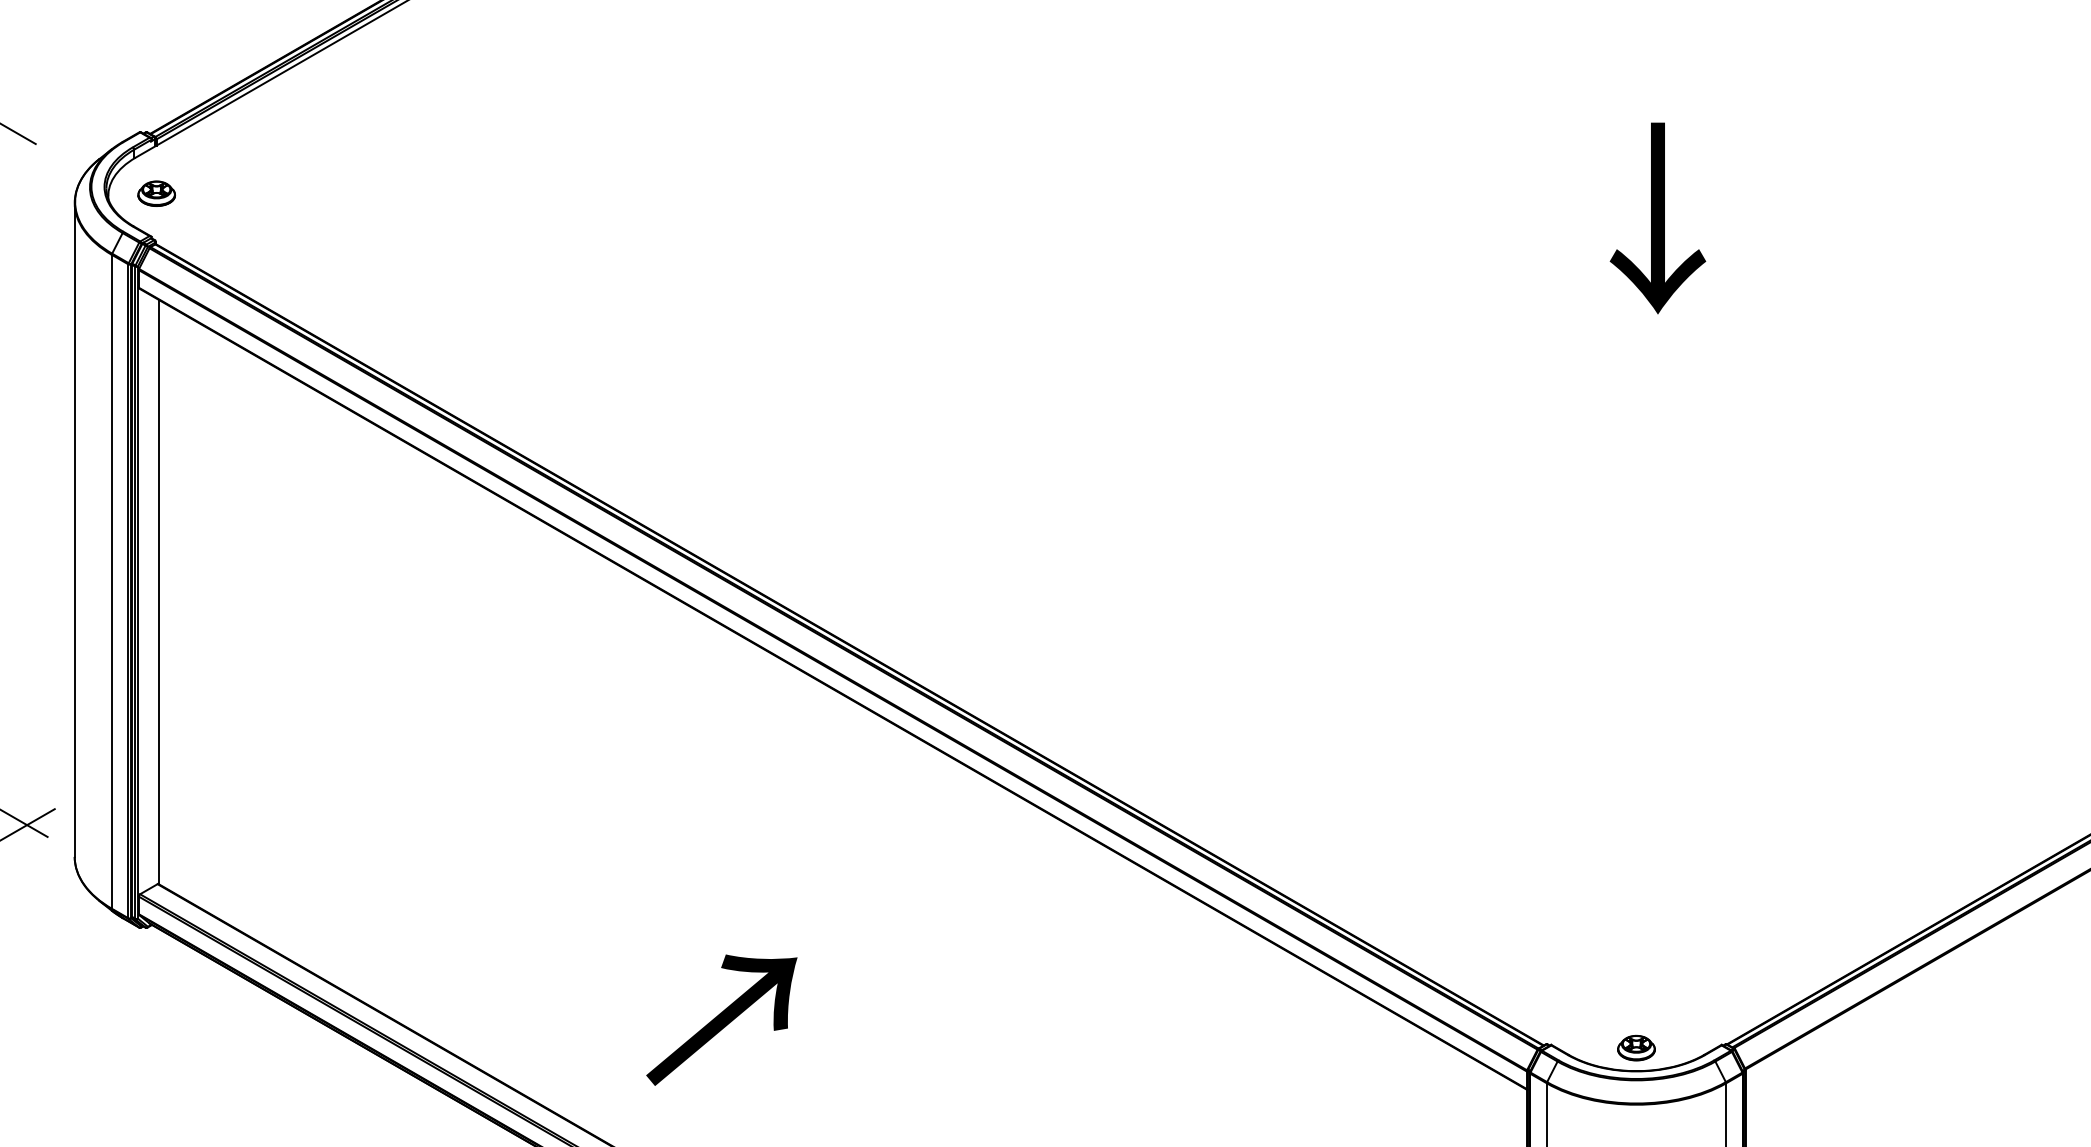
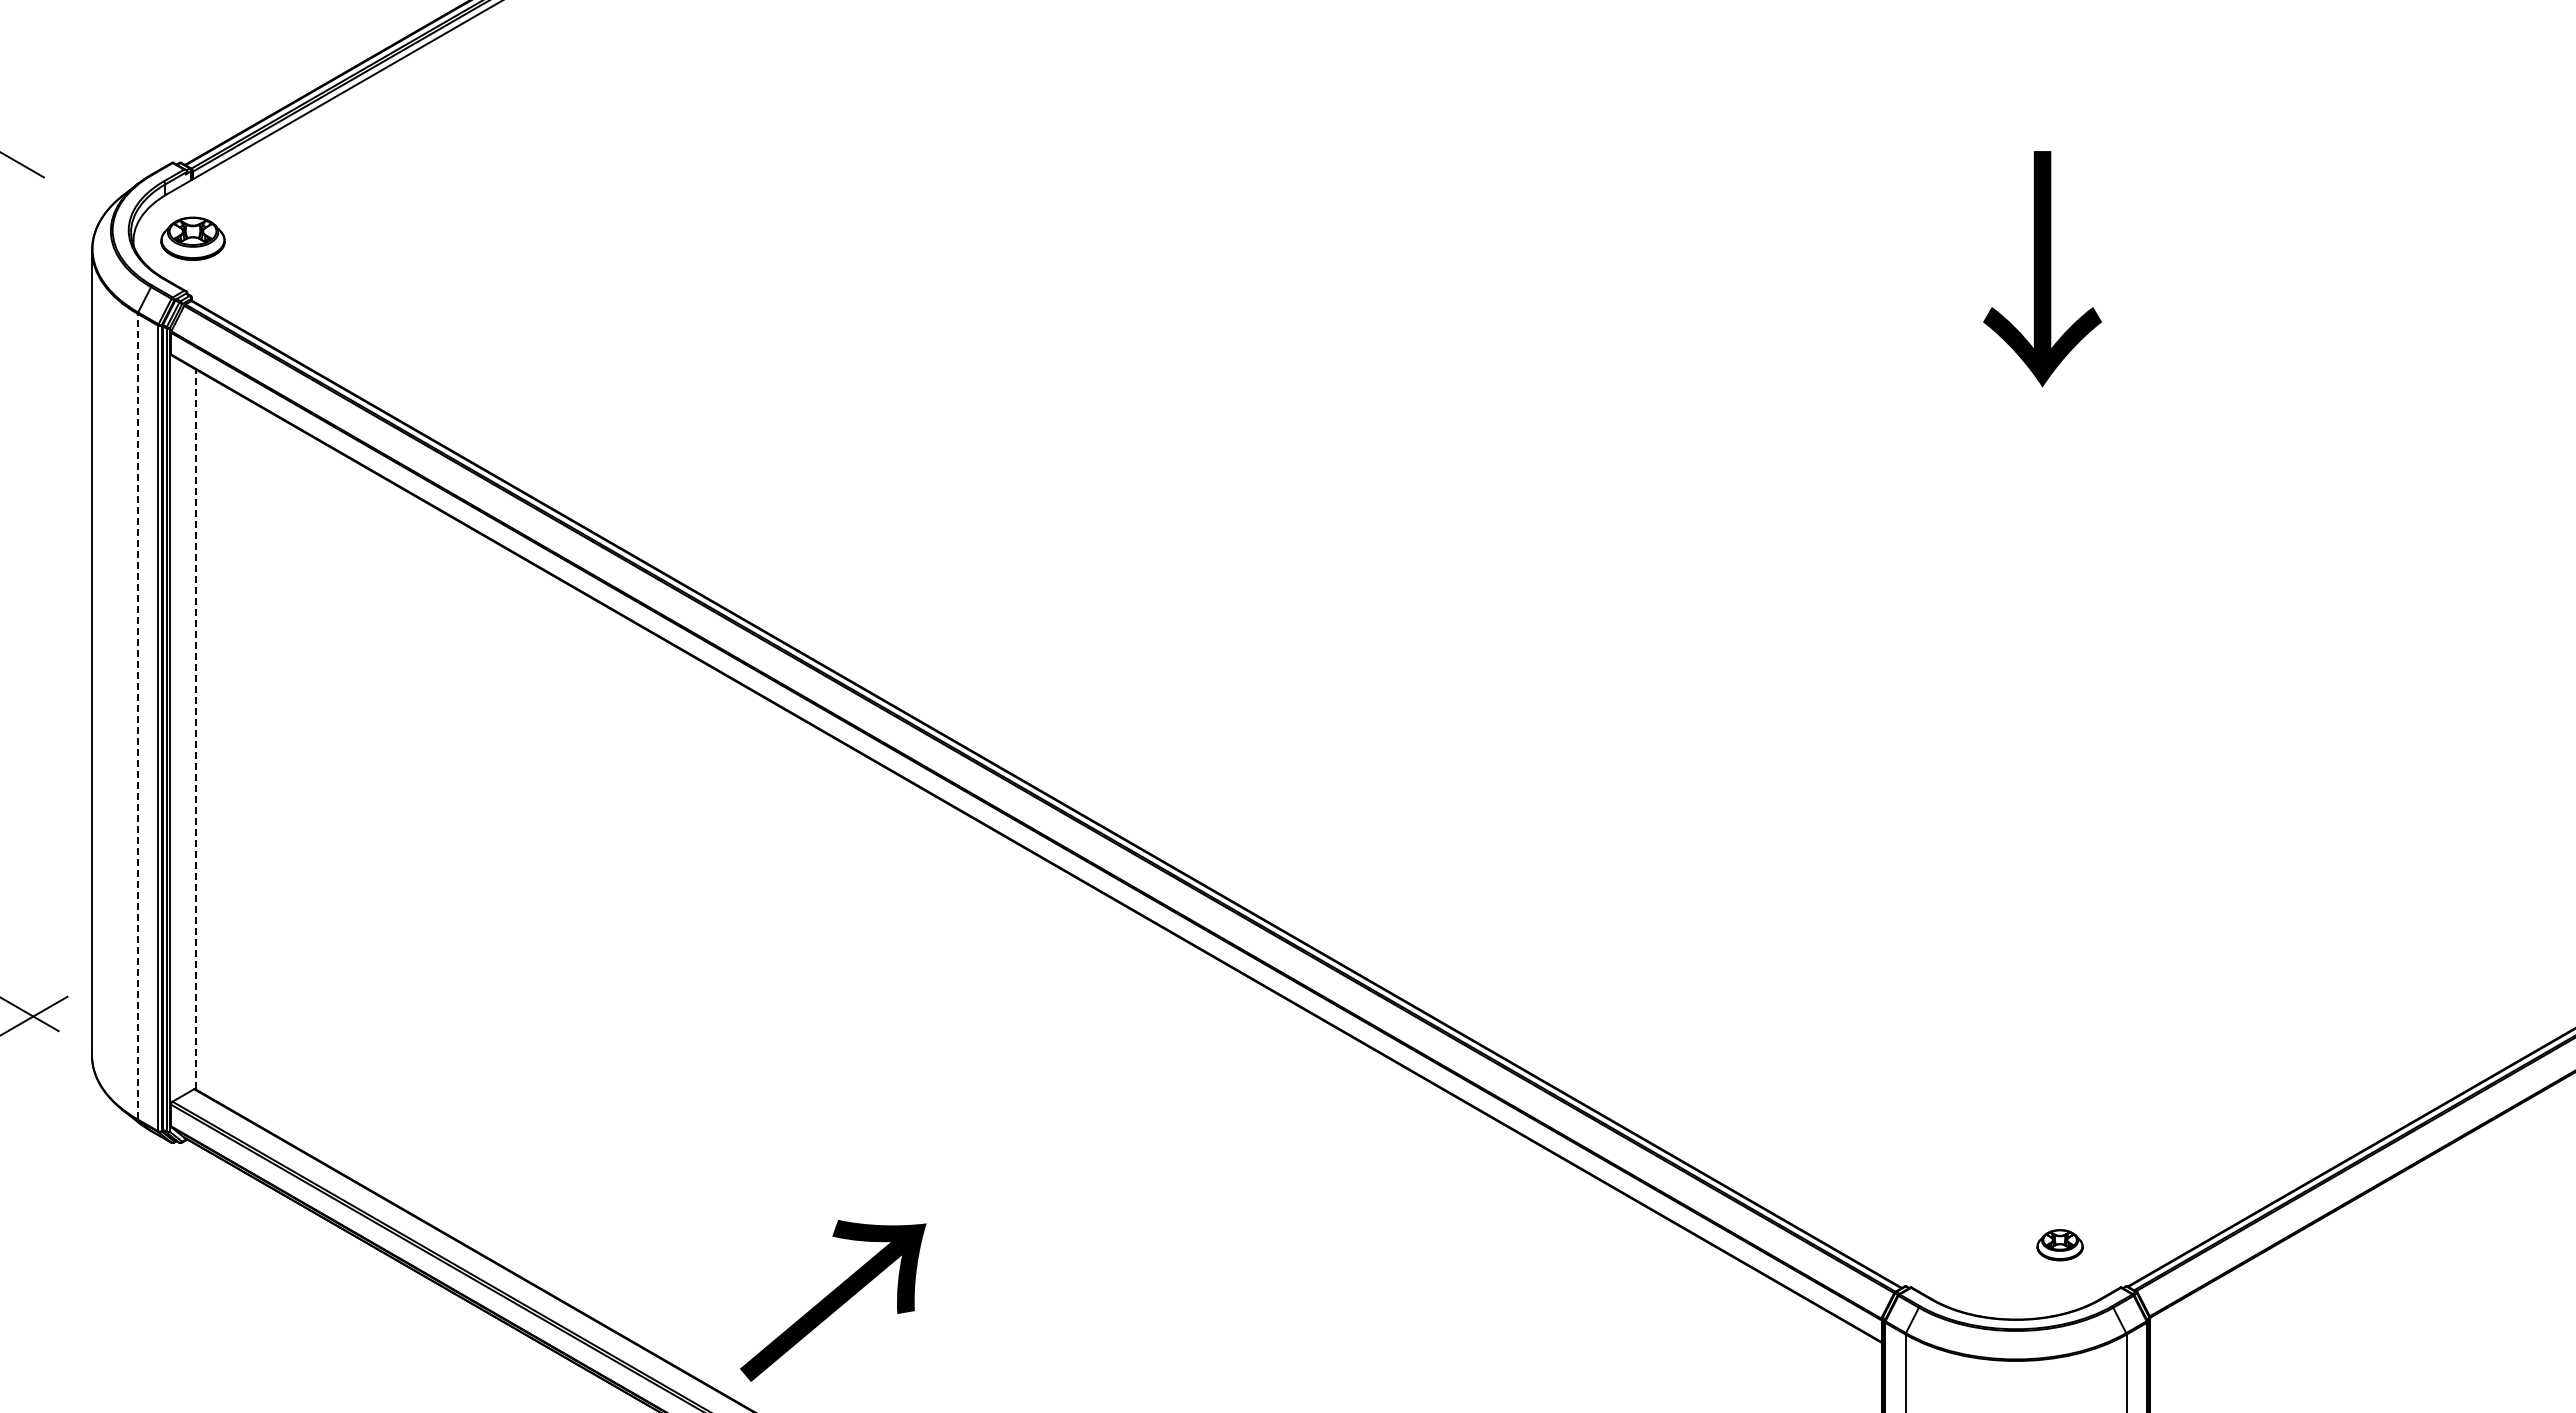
part: (156, 193) -> (192, 238), size x1.4
line: (111, 581) -> (137, 716), solid -> dashed
line: (158, 592) -> (195, 729), solid -> dashed
text: (722, 1019) -> (833, 1300), moved
part: (1636, 1048) -> (2059, 1245), moved

